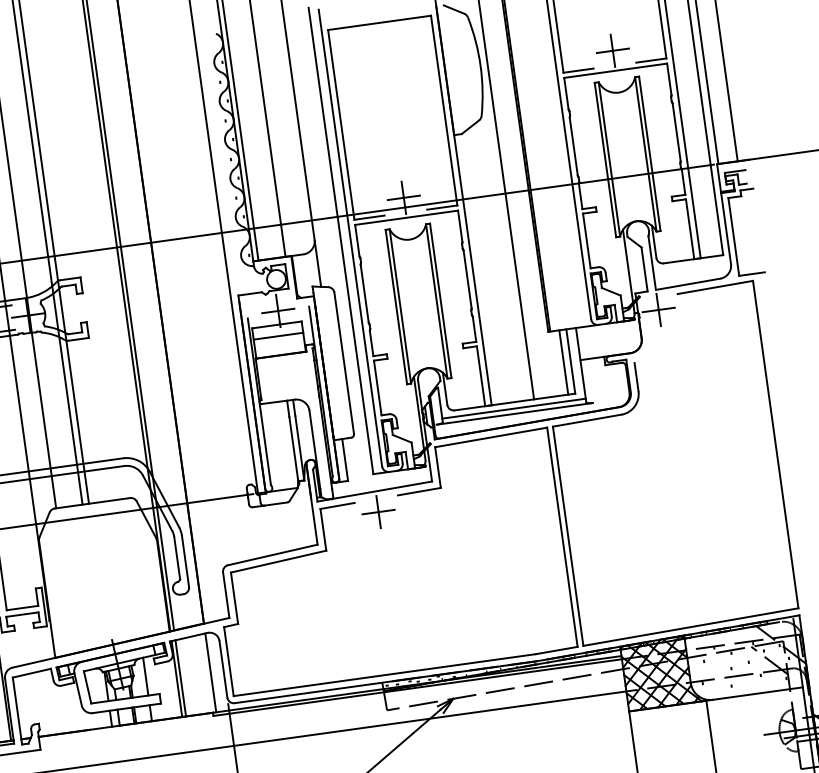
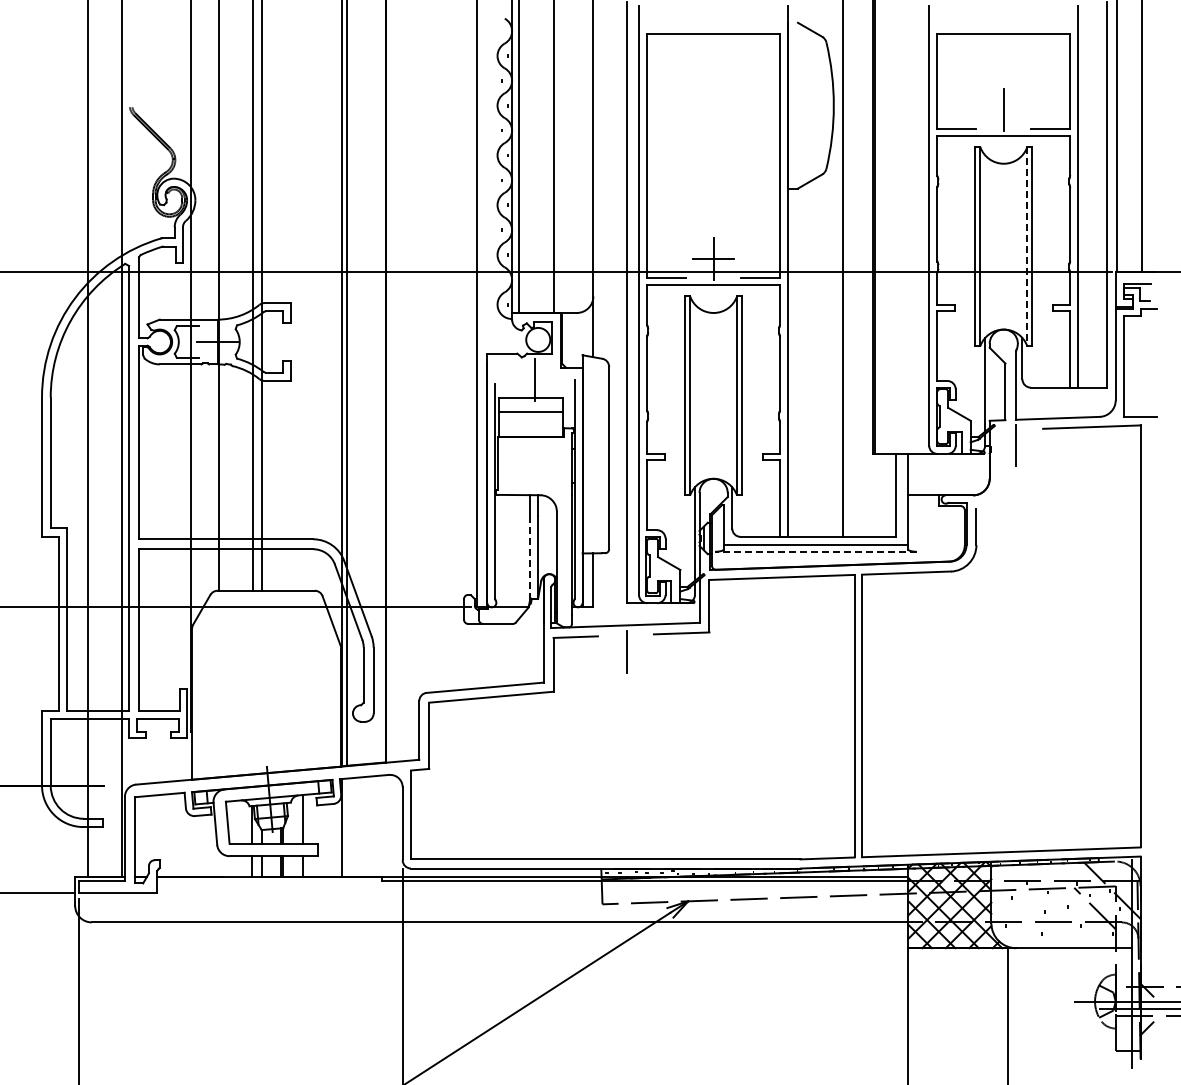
line: (612, 50) -> (1003, 109), removed
line: (646, 155) -> (1027, 247), solid -> dashed
line: (658, 309) -> (1015, 445), removed
line: (277, 311) -> (534, 380), removed
line: (563, 361) -> (886, 494), removed
line: (515, 413) -> (816, 551), solid -> dashed
line: (294, 449) -> (530, 558), solid -> dashed
line: (378, 512) -> (626, 652), removed
line: (211, 672) -> (386, 825), removed
line: (181, 678) -> (347, 827), removed

